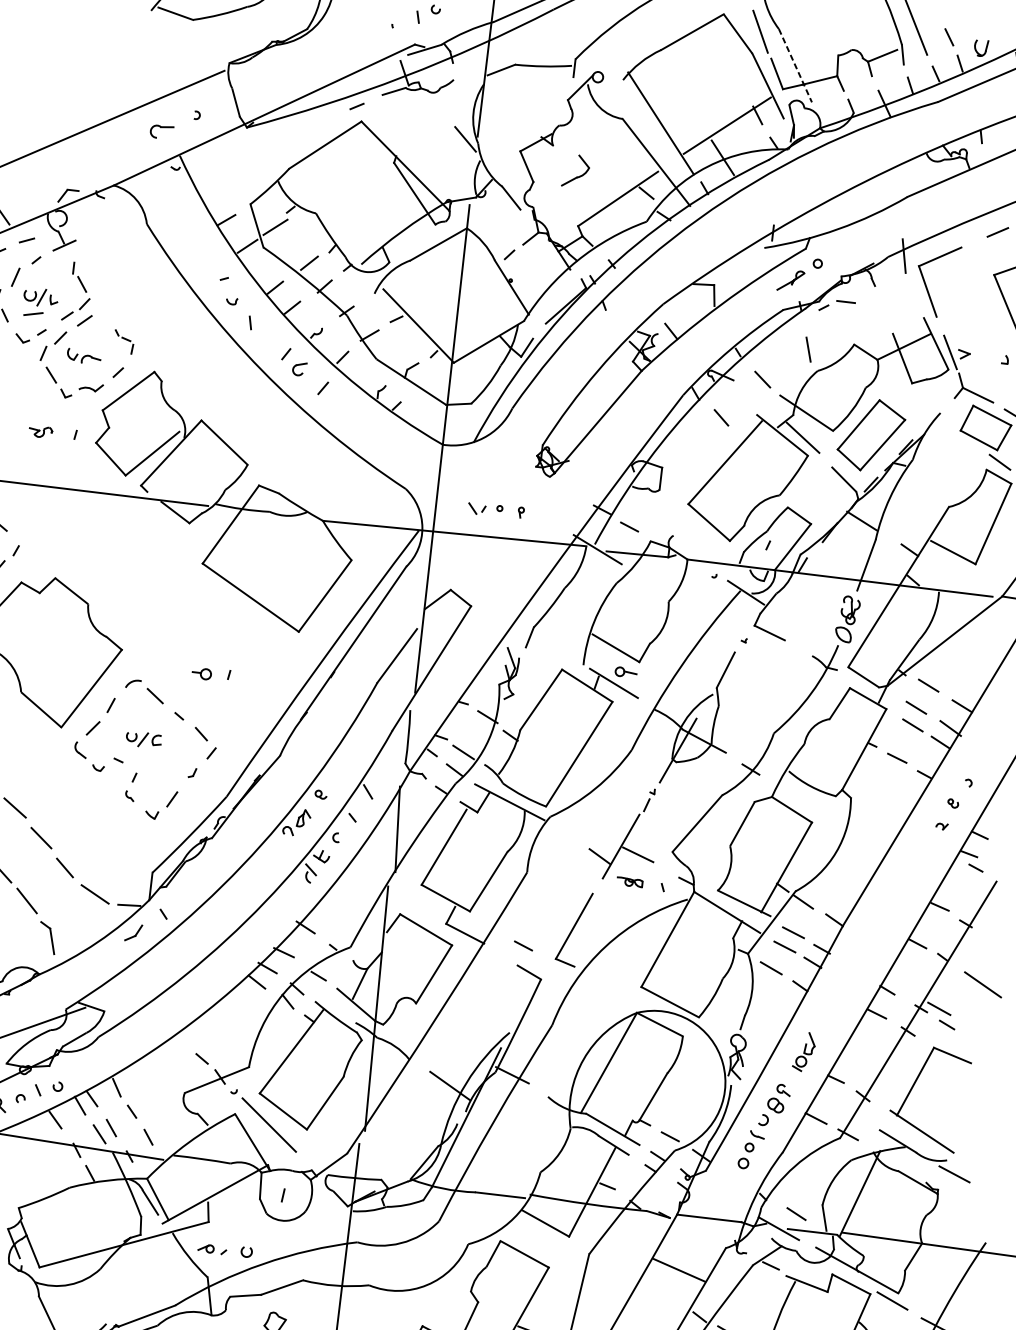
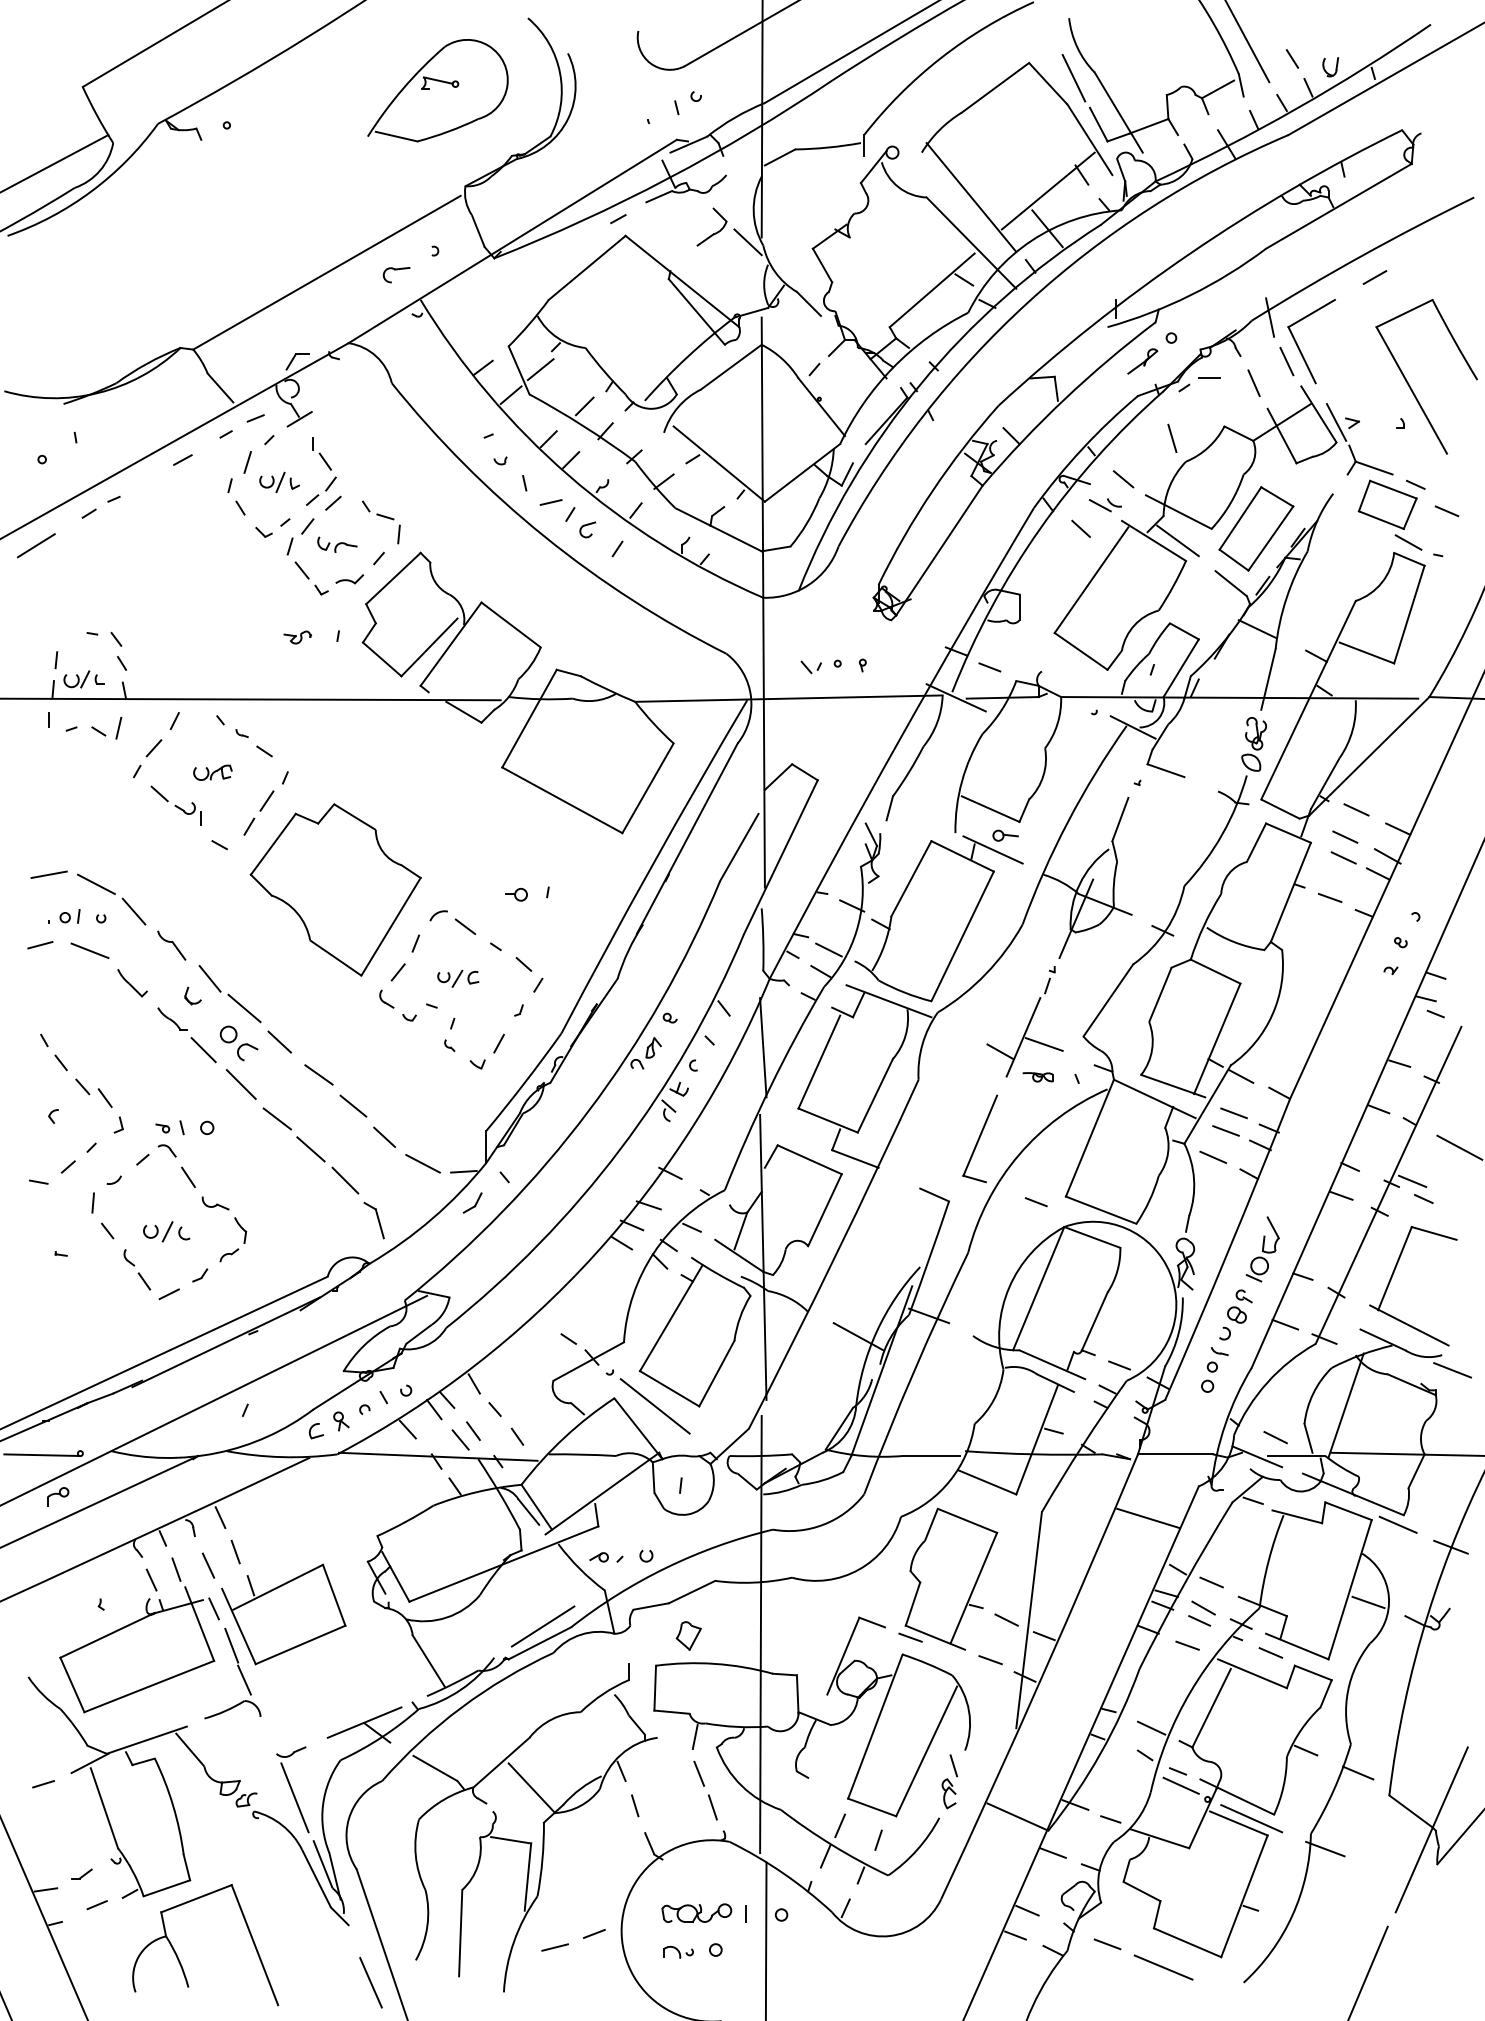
line: (795, 65) -> (1118, 112), dashed -> solid
part: (578, 176) -> (715, 232), moved
line: (913, 295) -> (1286, 361), added
line: (883, 310) -> (1253, 383), added
line: (32, 314) -> (550, 502), moved
part: (124, 342) -> (381, 522), size x1.67
part: (743, 400) -> (1104, 505), added
line: (522, 946) -> (1035, 1202), moved
part: (804, 1051) -> (1262, 1249), size x1.43
line: (150, 1301) -> (542, 1626), added

